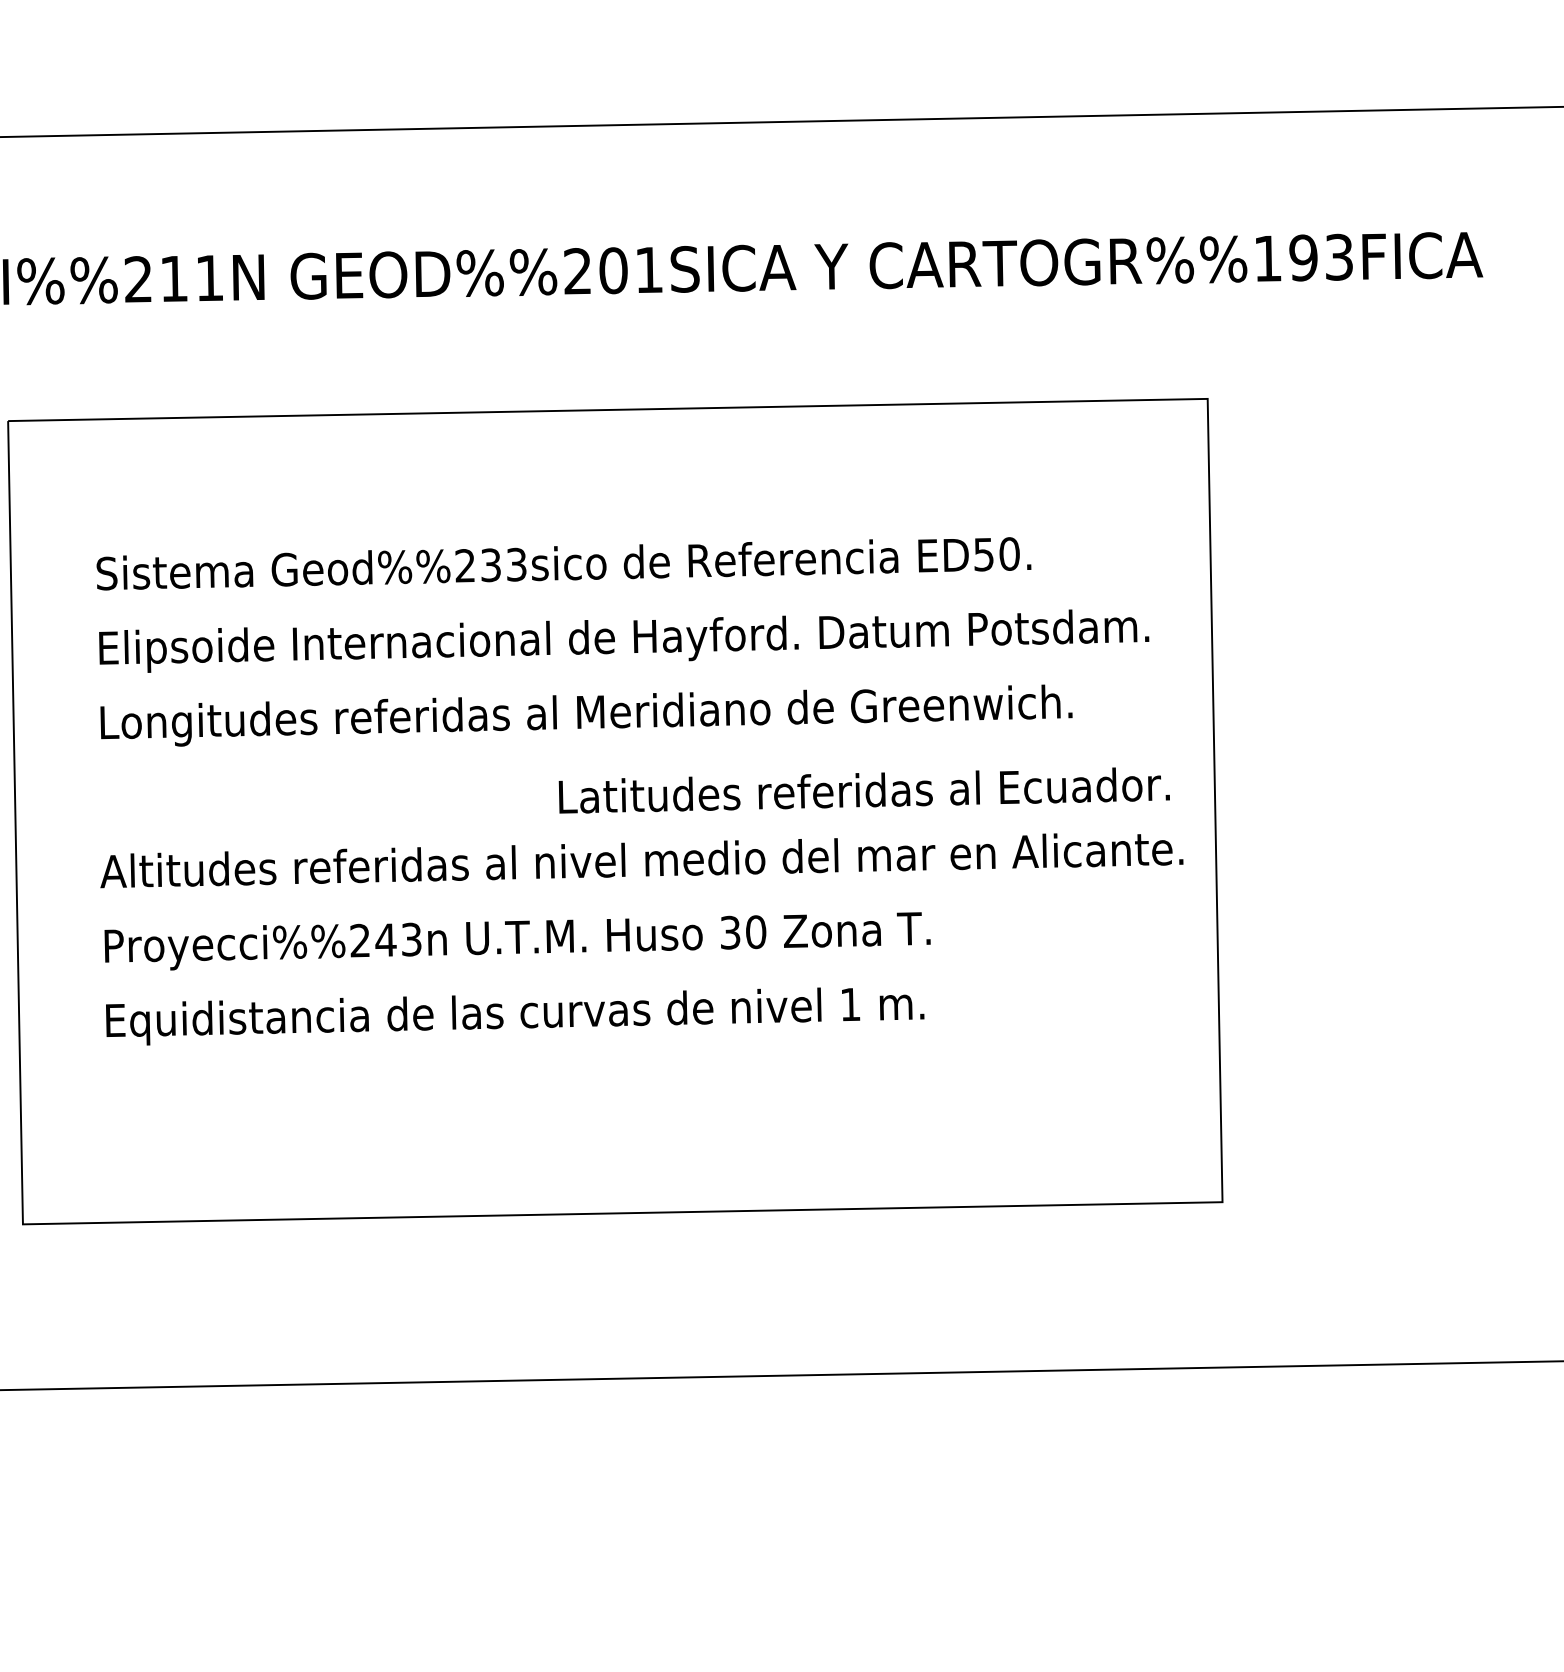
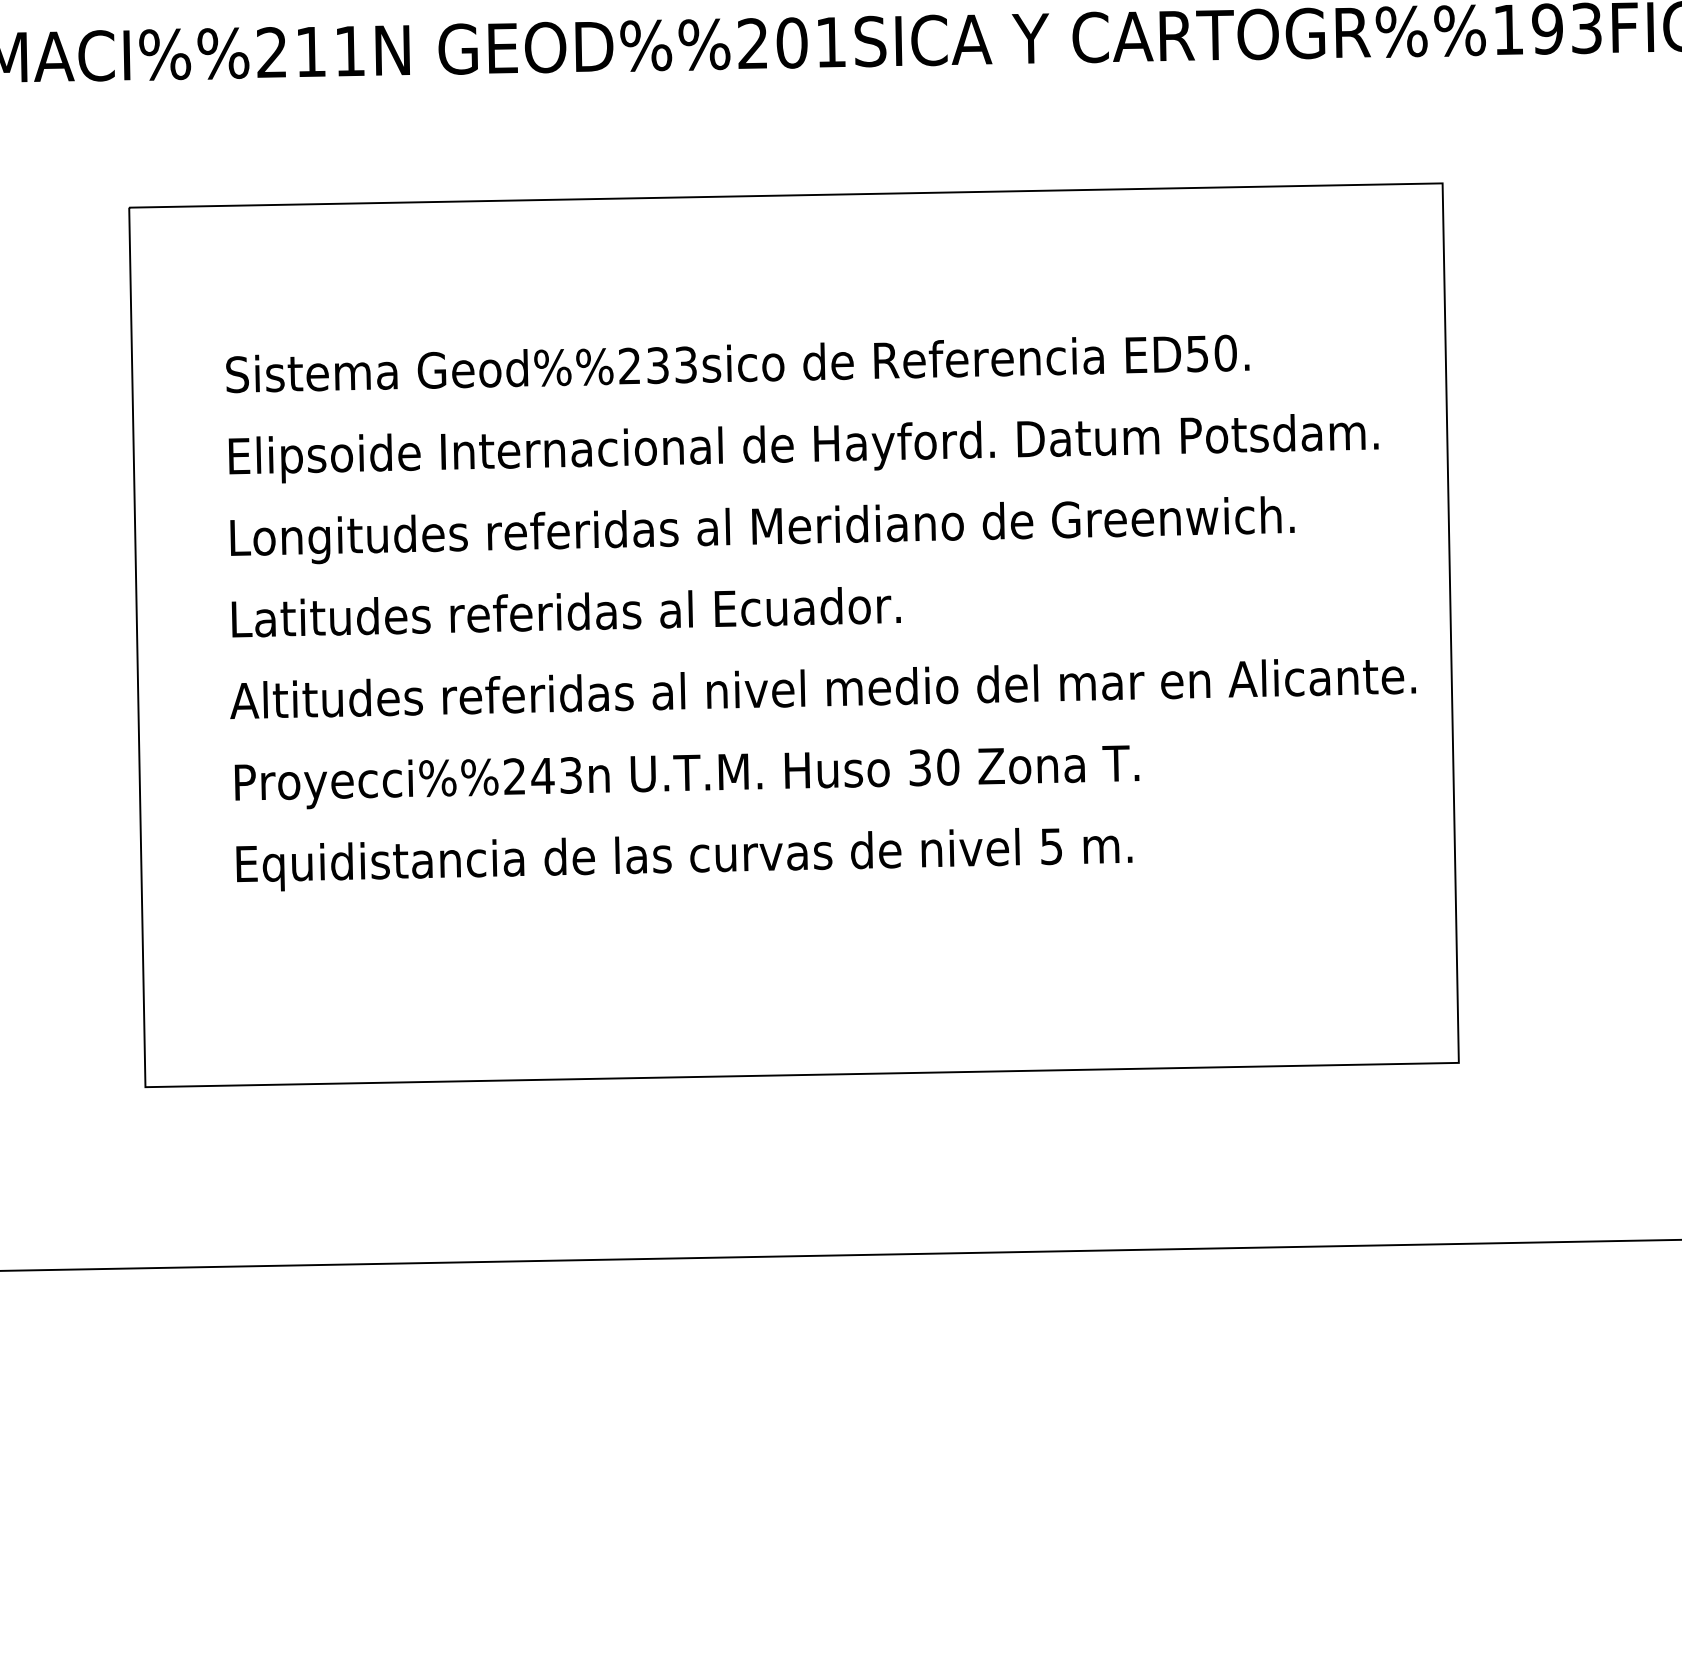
text: (863, 790) -> (565, 612), moved
text: (850, 1004) -> (1051, 846), 1 -> 5

